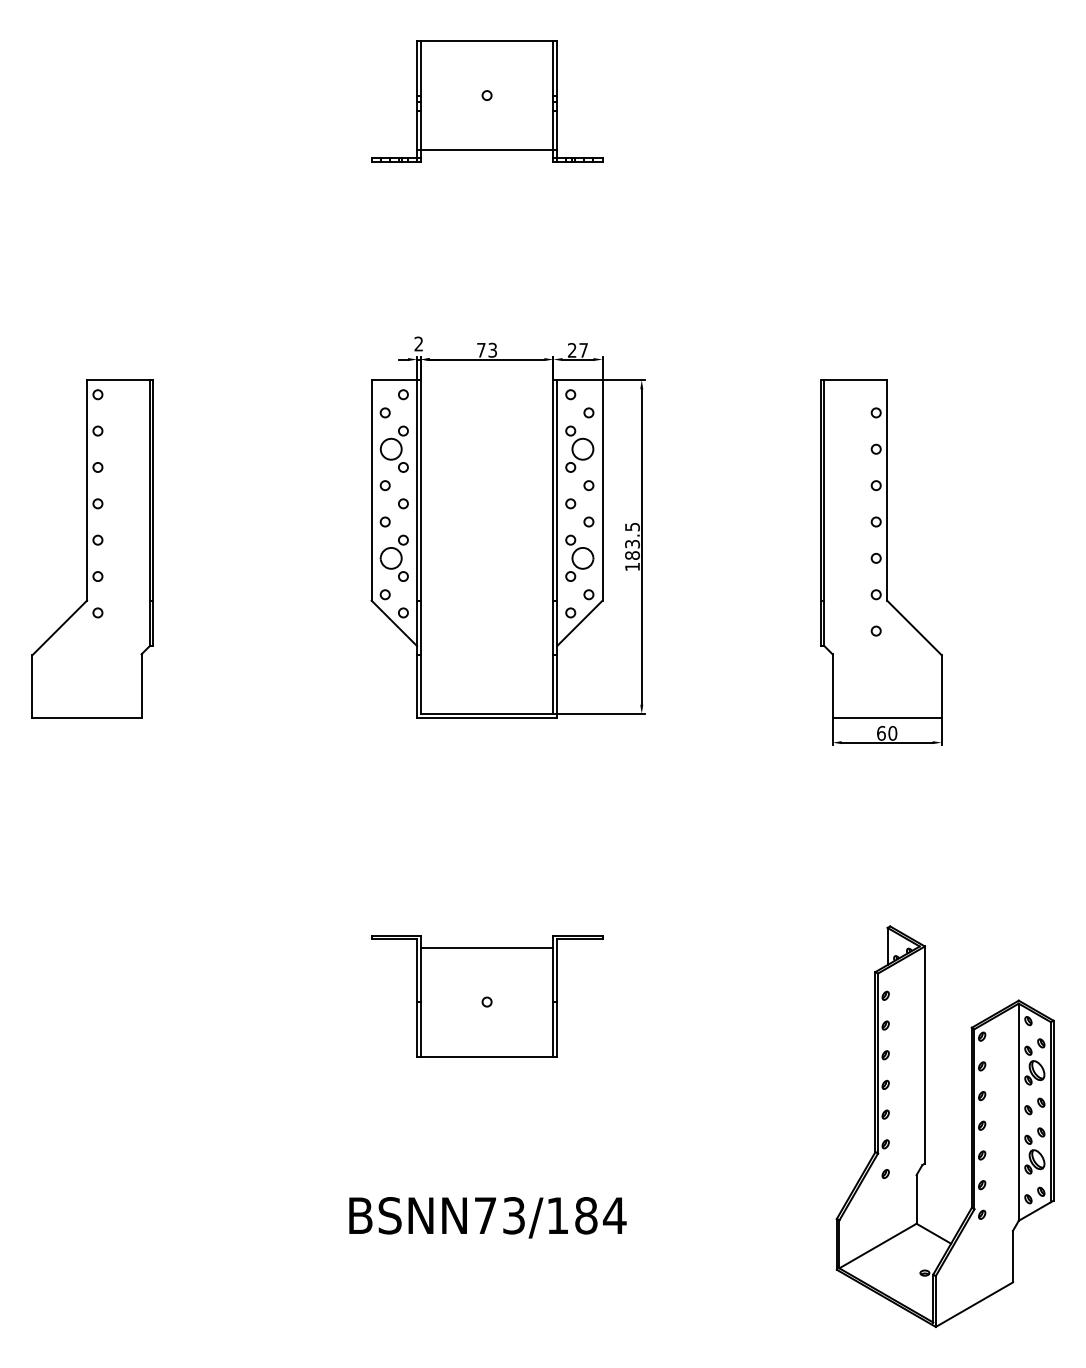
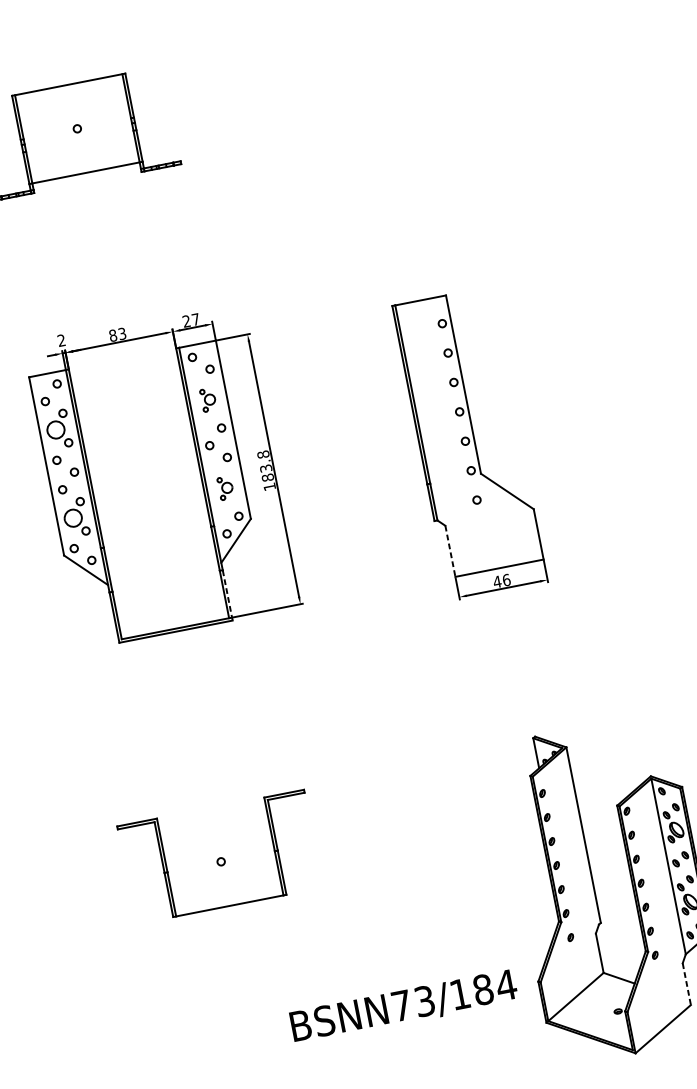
text: (481, 349) -> (113, 335), 73 -> 83
part: (579, 448) -> (208, 399), size x0.6
text: (632, 526) -> (263, 454), 183.5 -> 183.8
part: (579, 557) -> (225, 487), size x0.6
line: (557, 685) -> (227, 594), solid -> dashed
line: (832, 685) -> (450, 551), solid -> dashed
text: (886, 732) -> (501, 580), 60 -> 46
line: (486, 947) -> (212, 817), removed
text: (487, 1217) -> (403, 1006), moved
line: (1013, 1256) -> (687, 984), solid -> dashed

